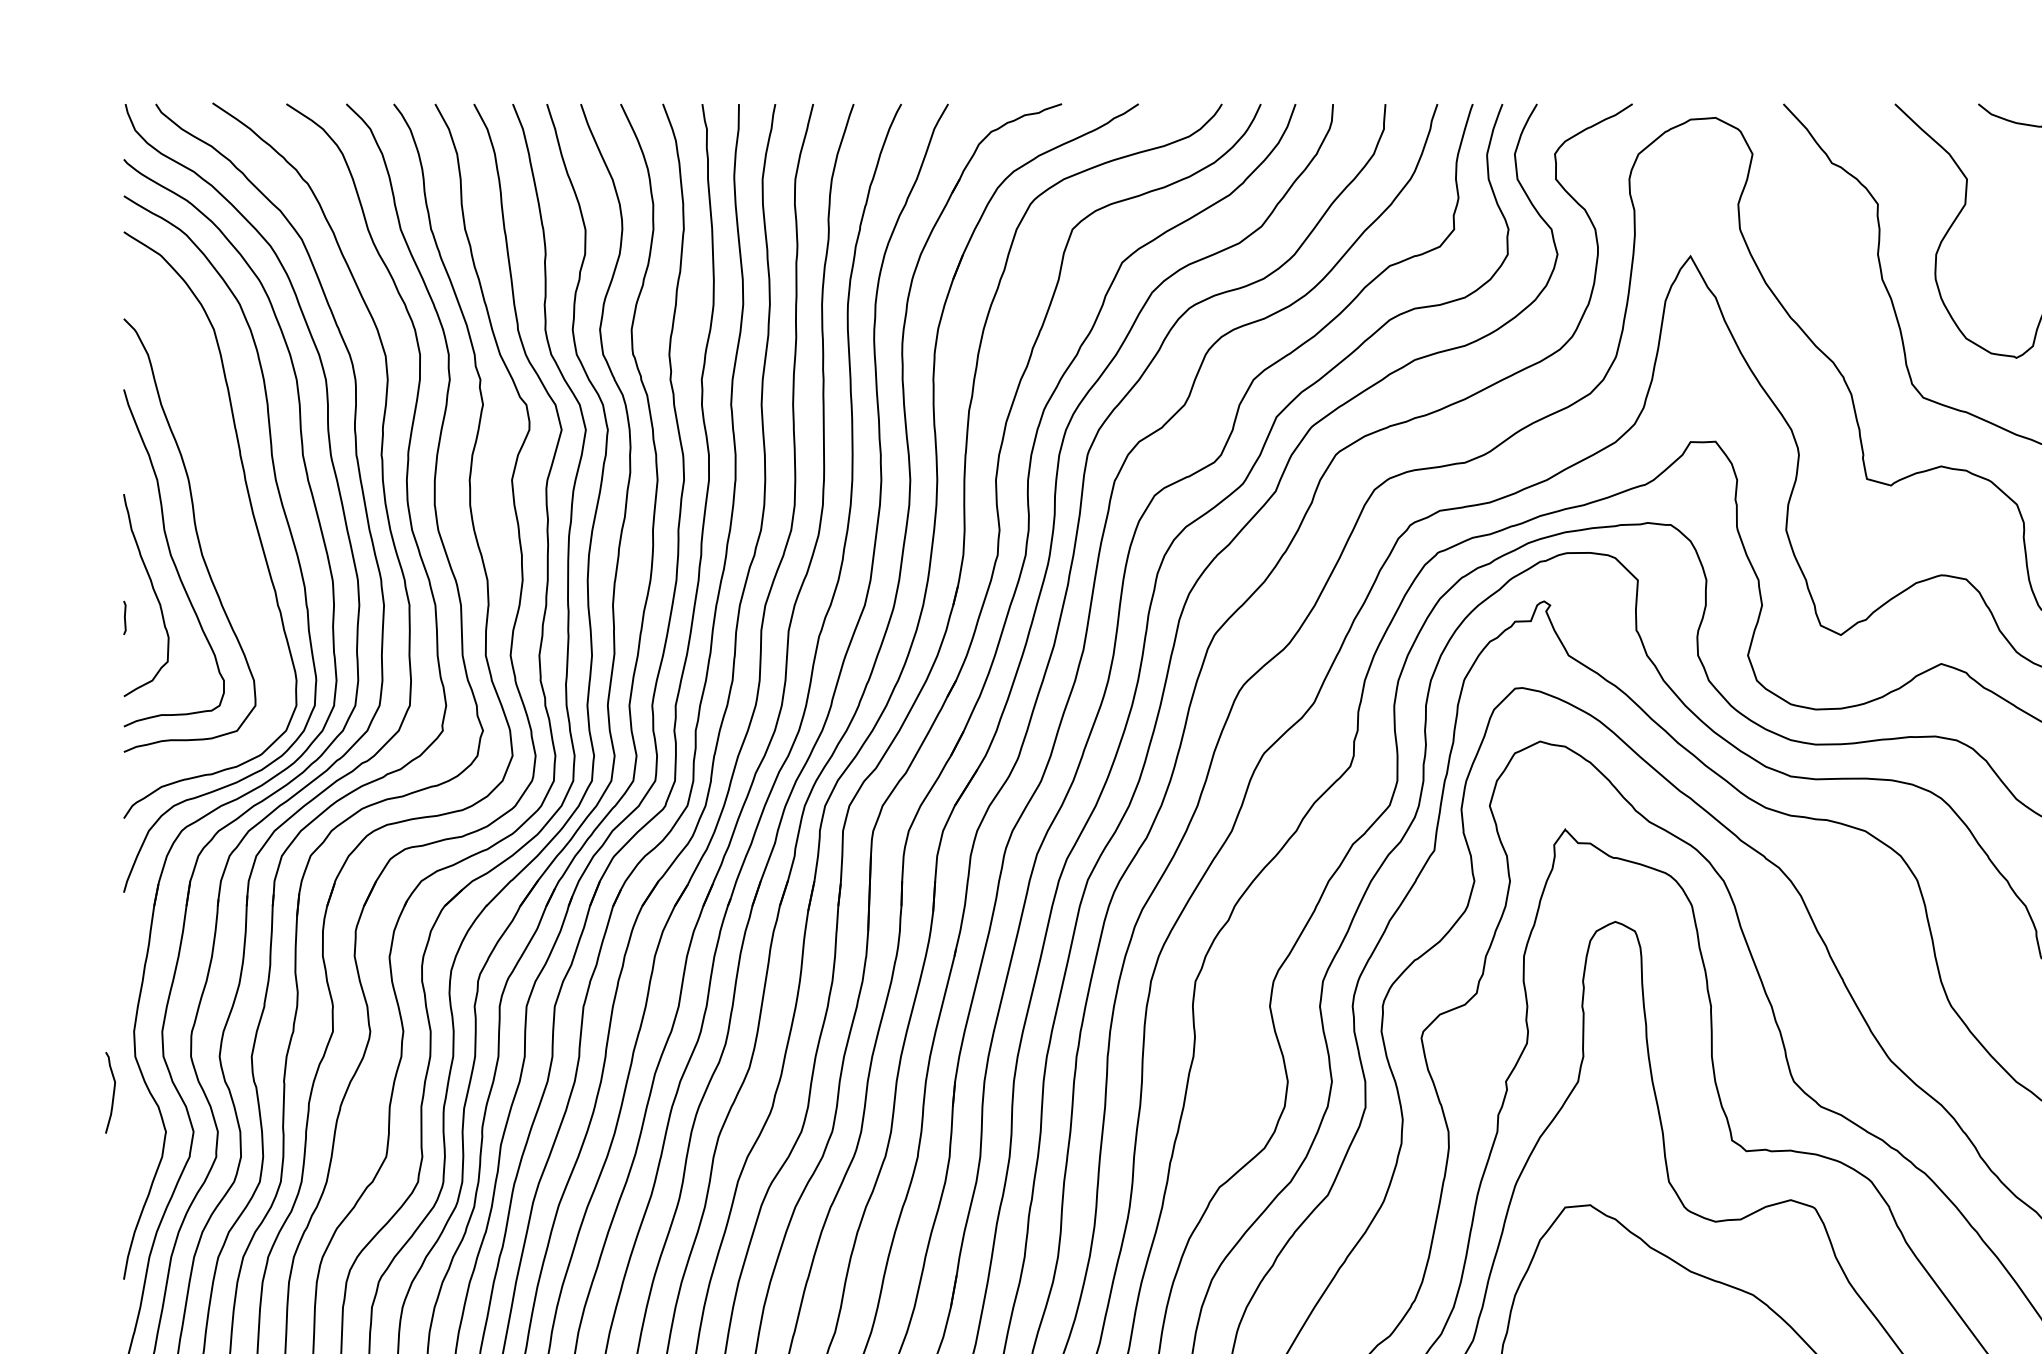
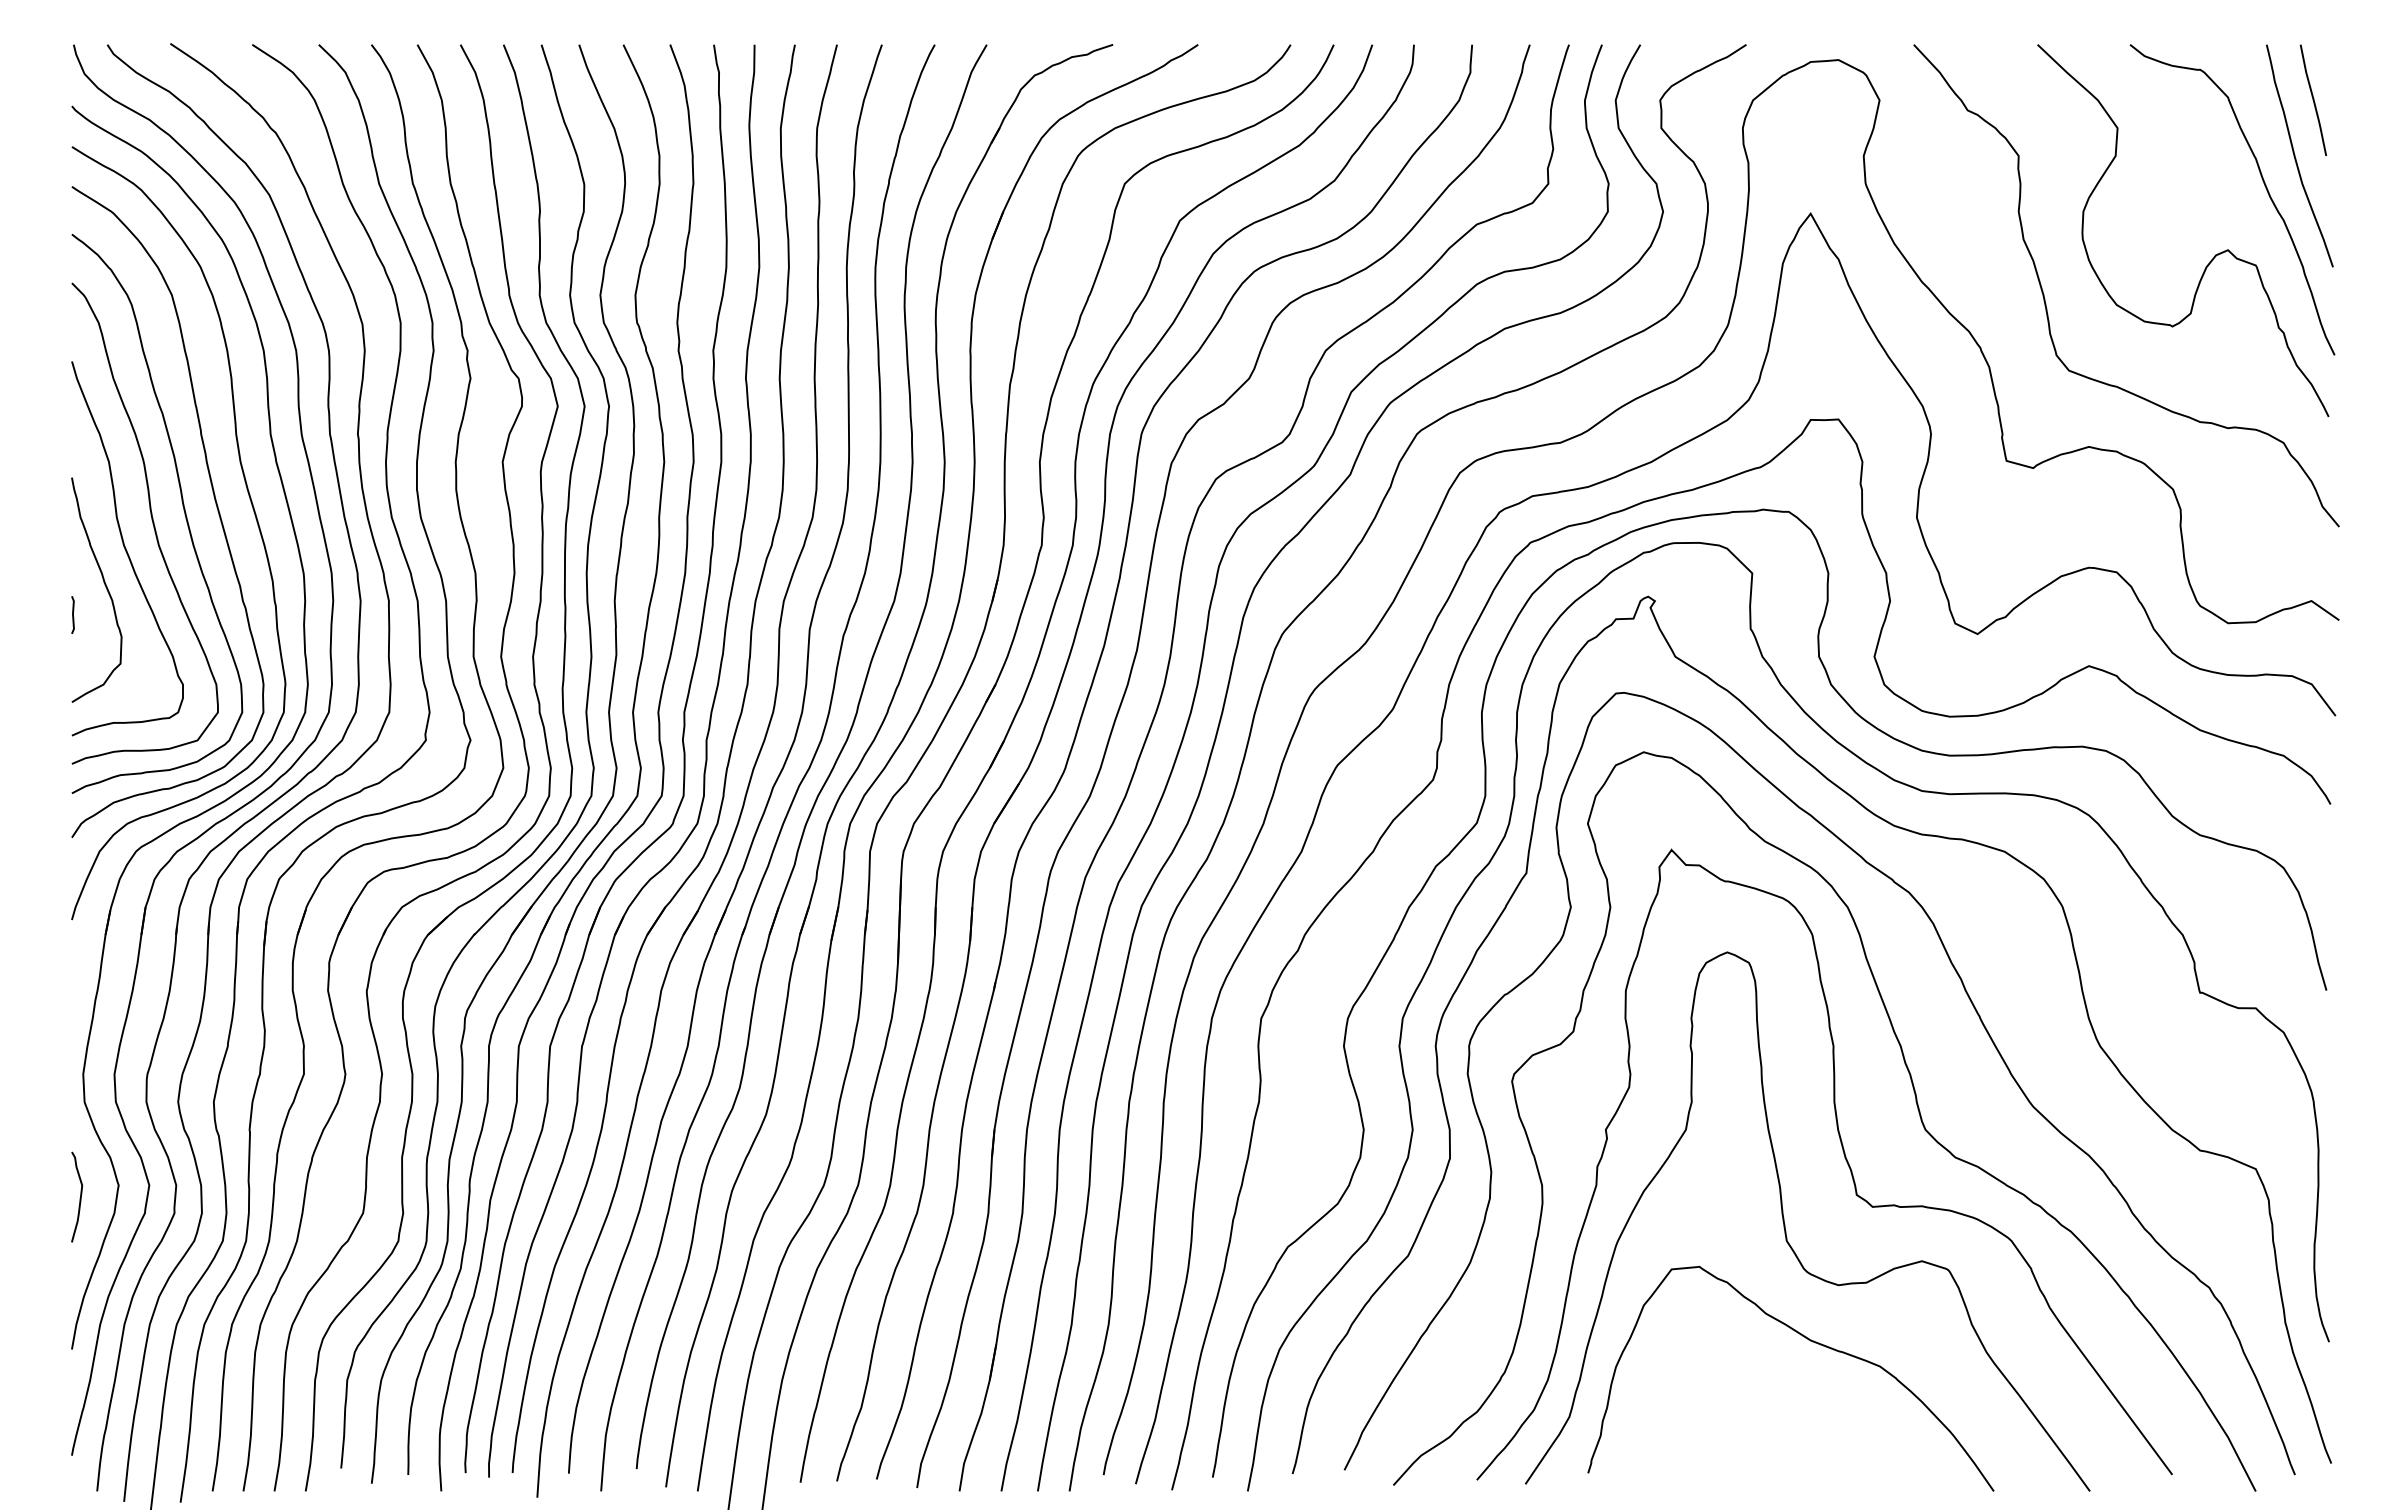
curve: (223, 520) -> (182, 506), added
curve: (112, 1094) -> (79, 1198), moved

